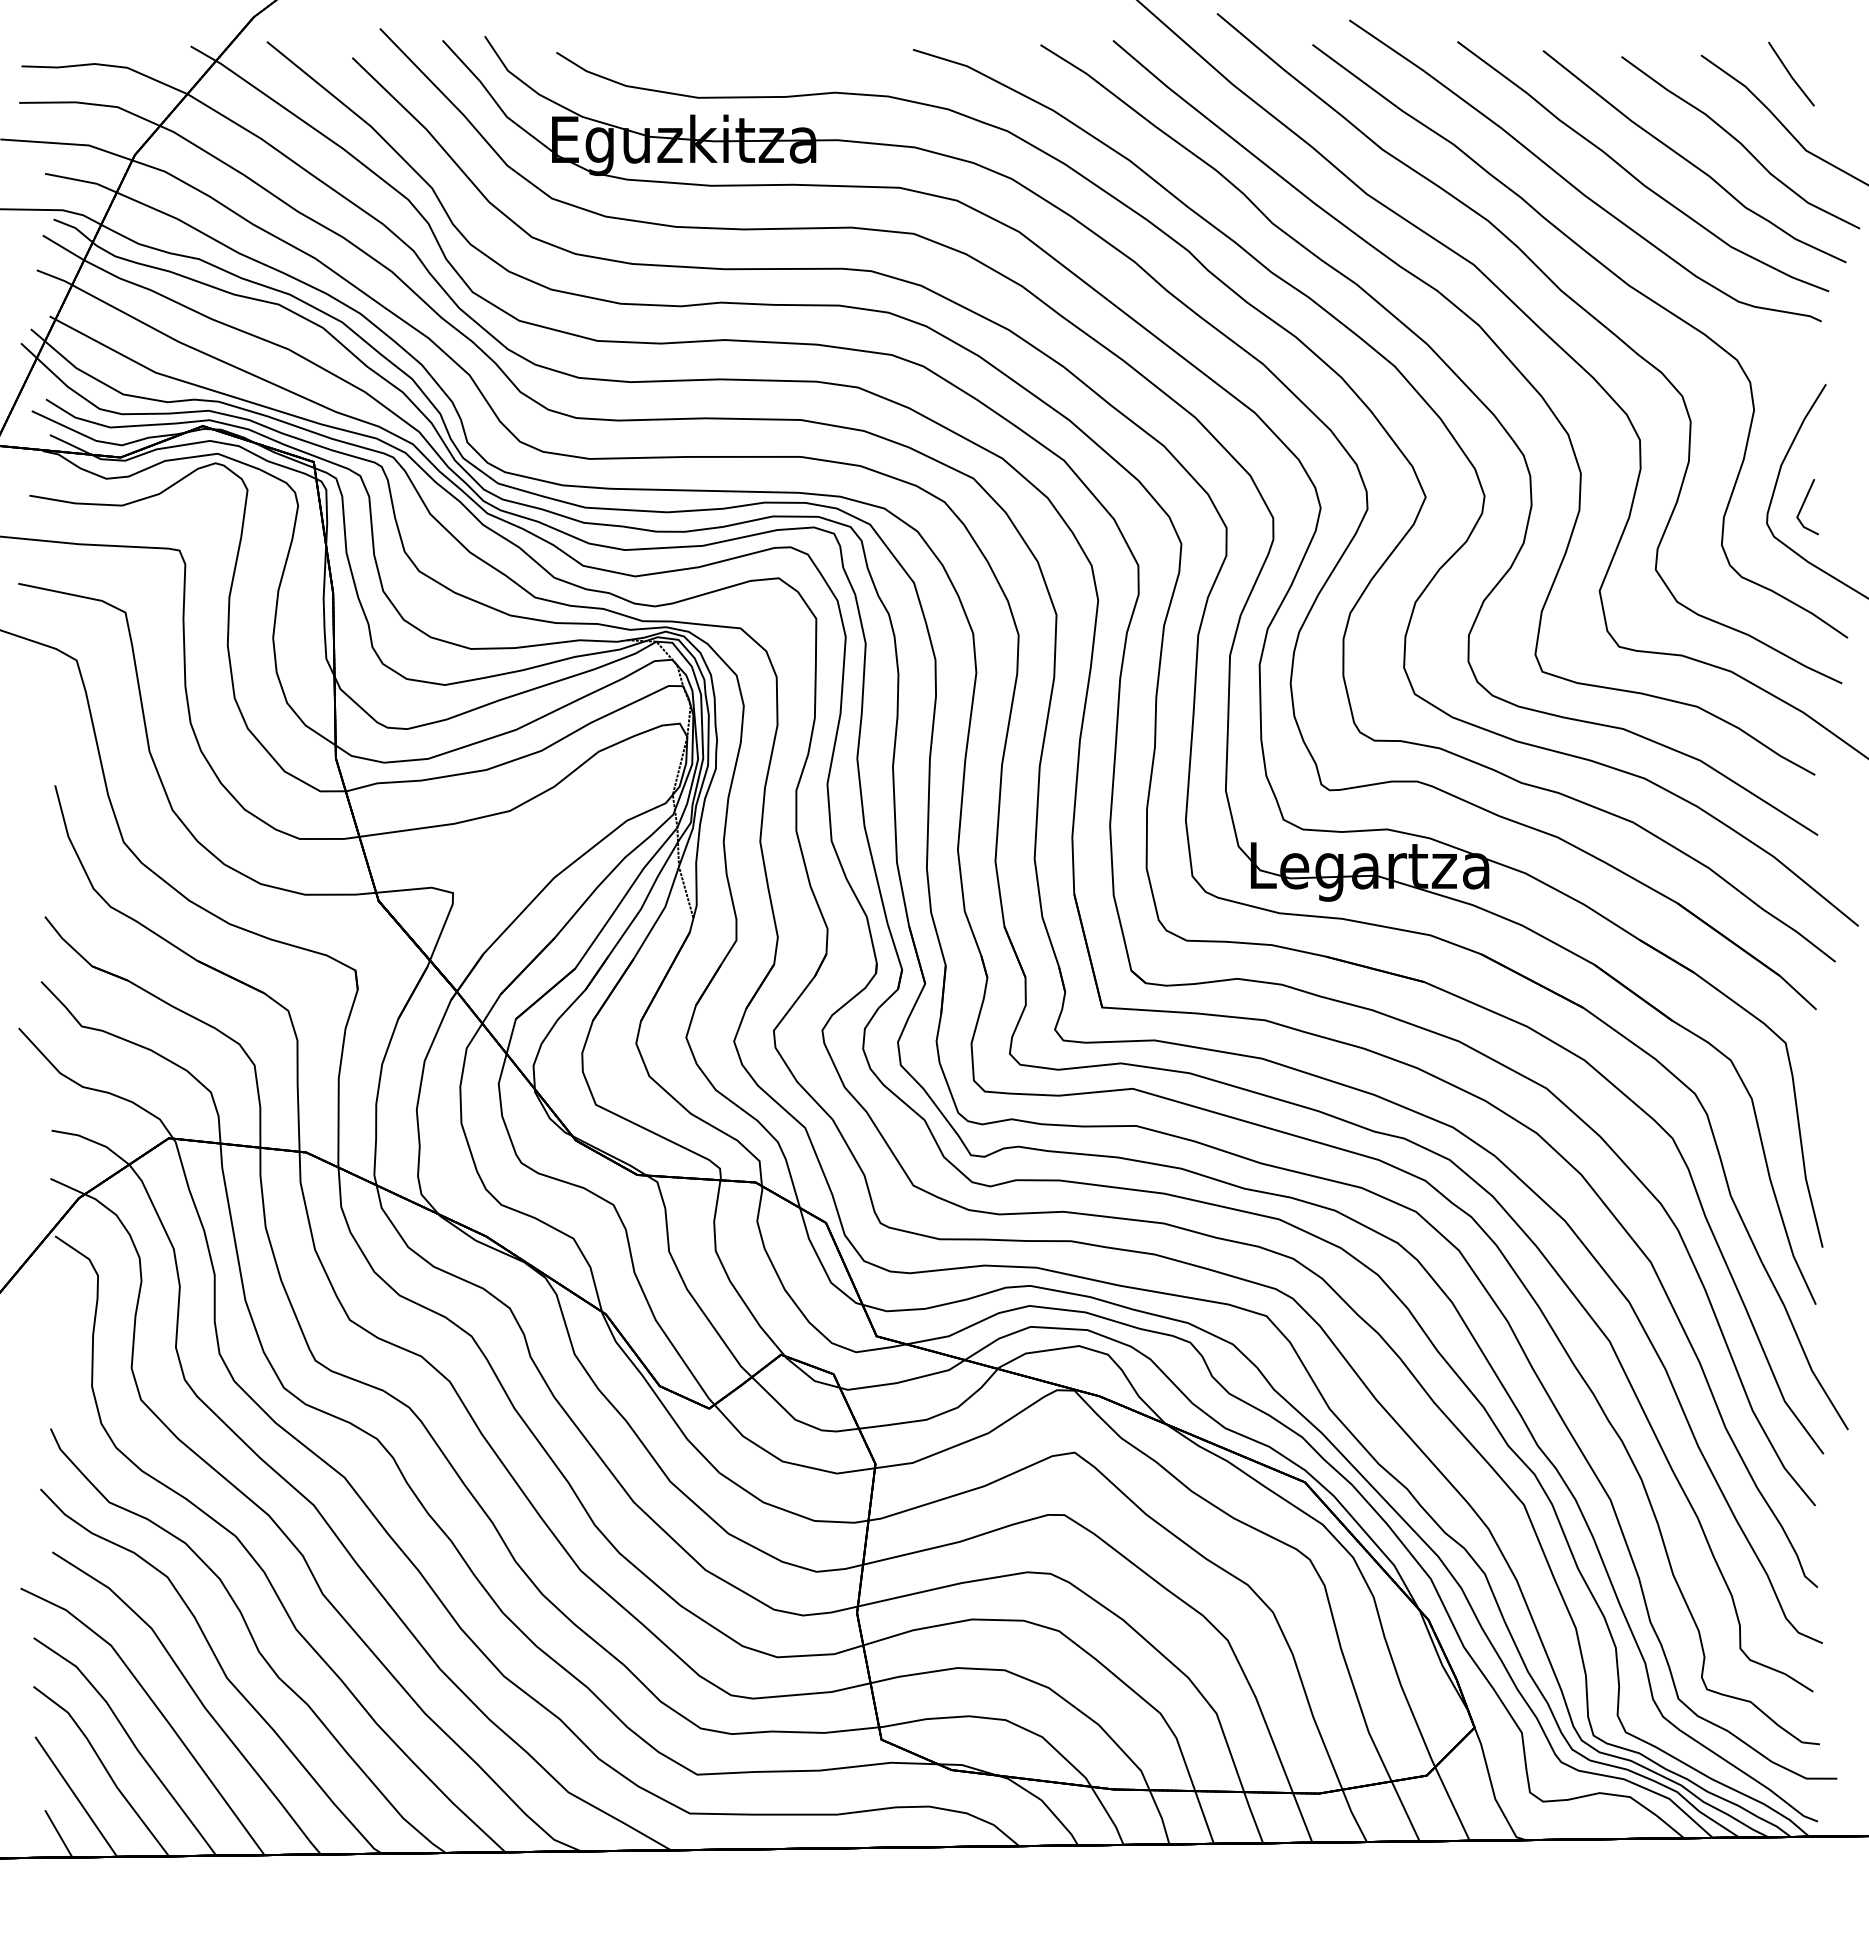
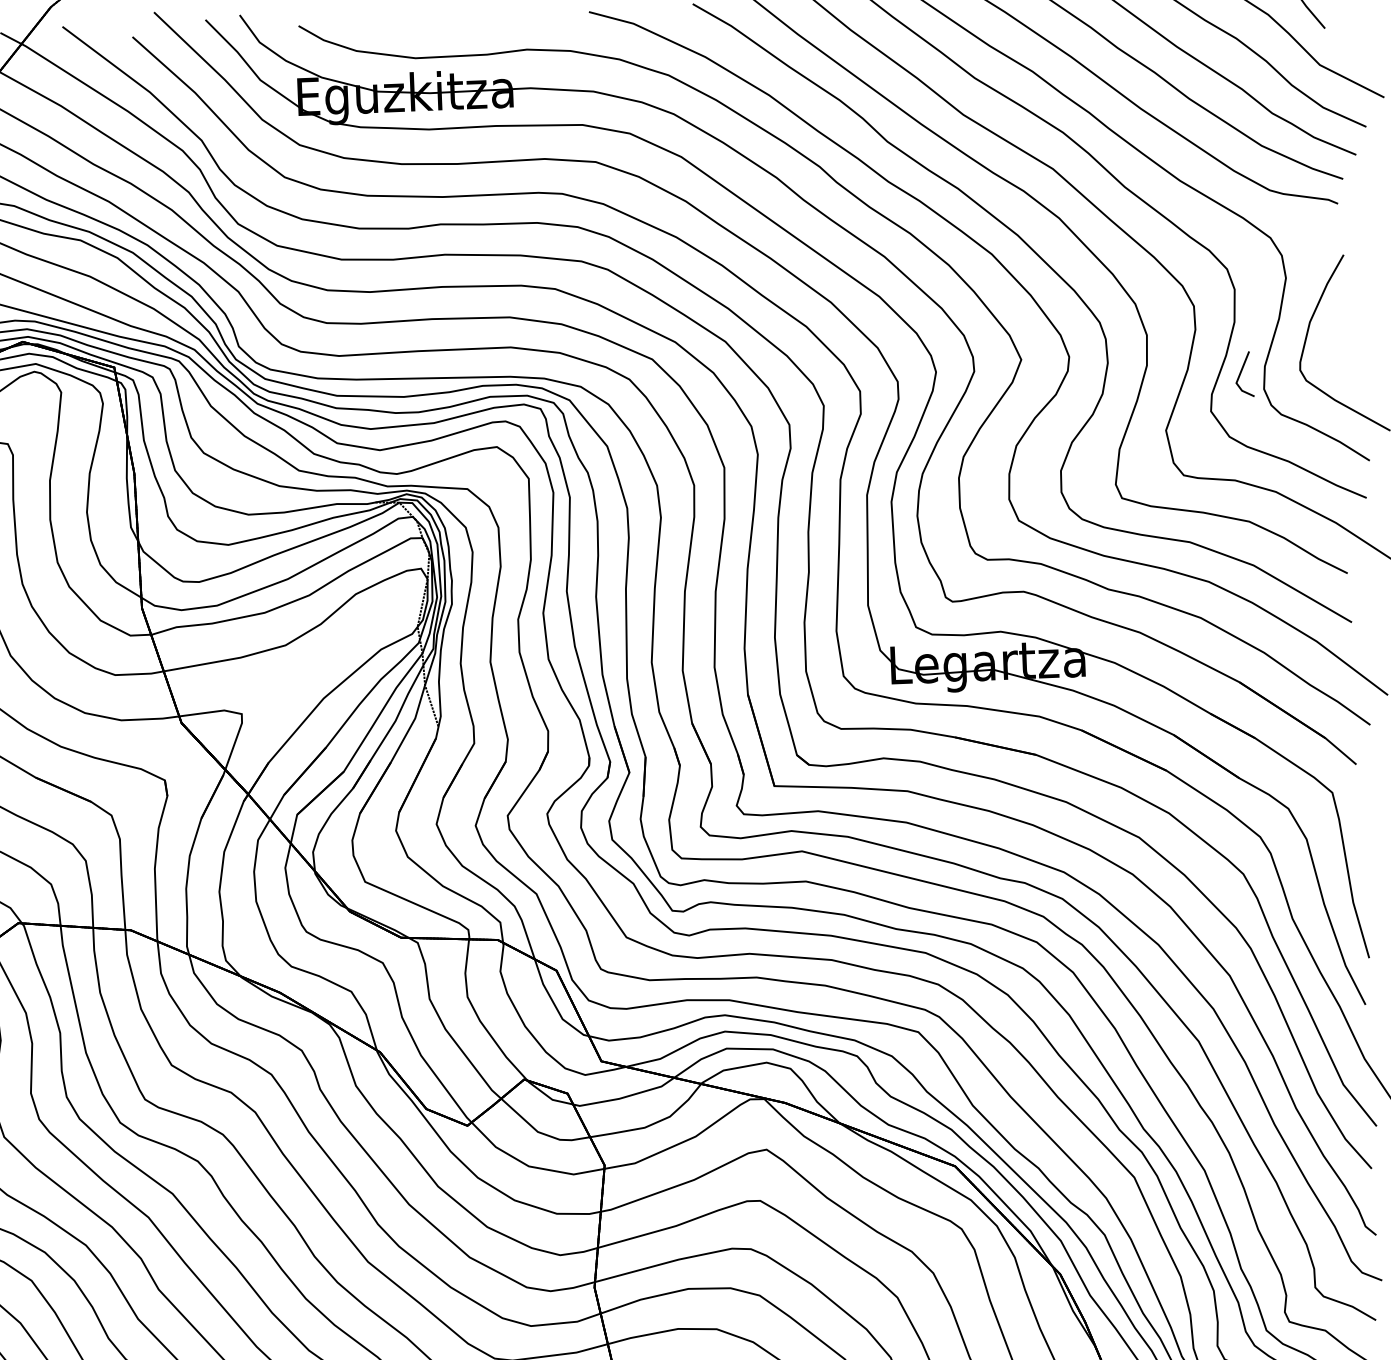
line: (1803, 506) -> (1241, 374), moved

